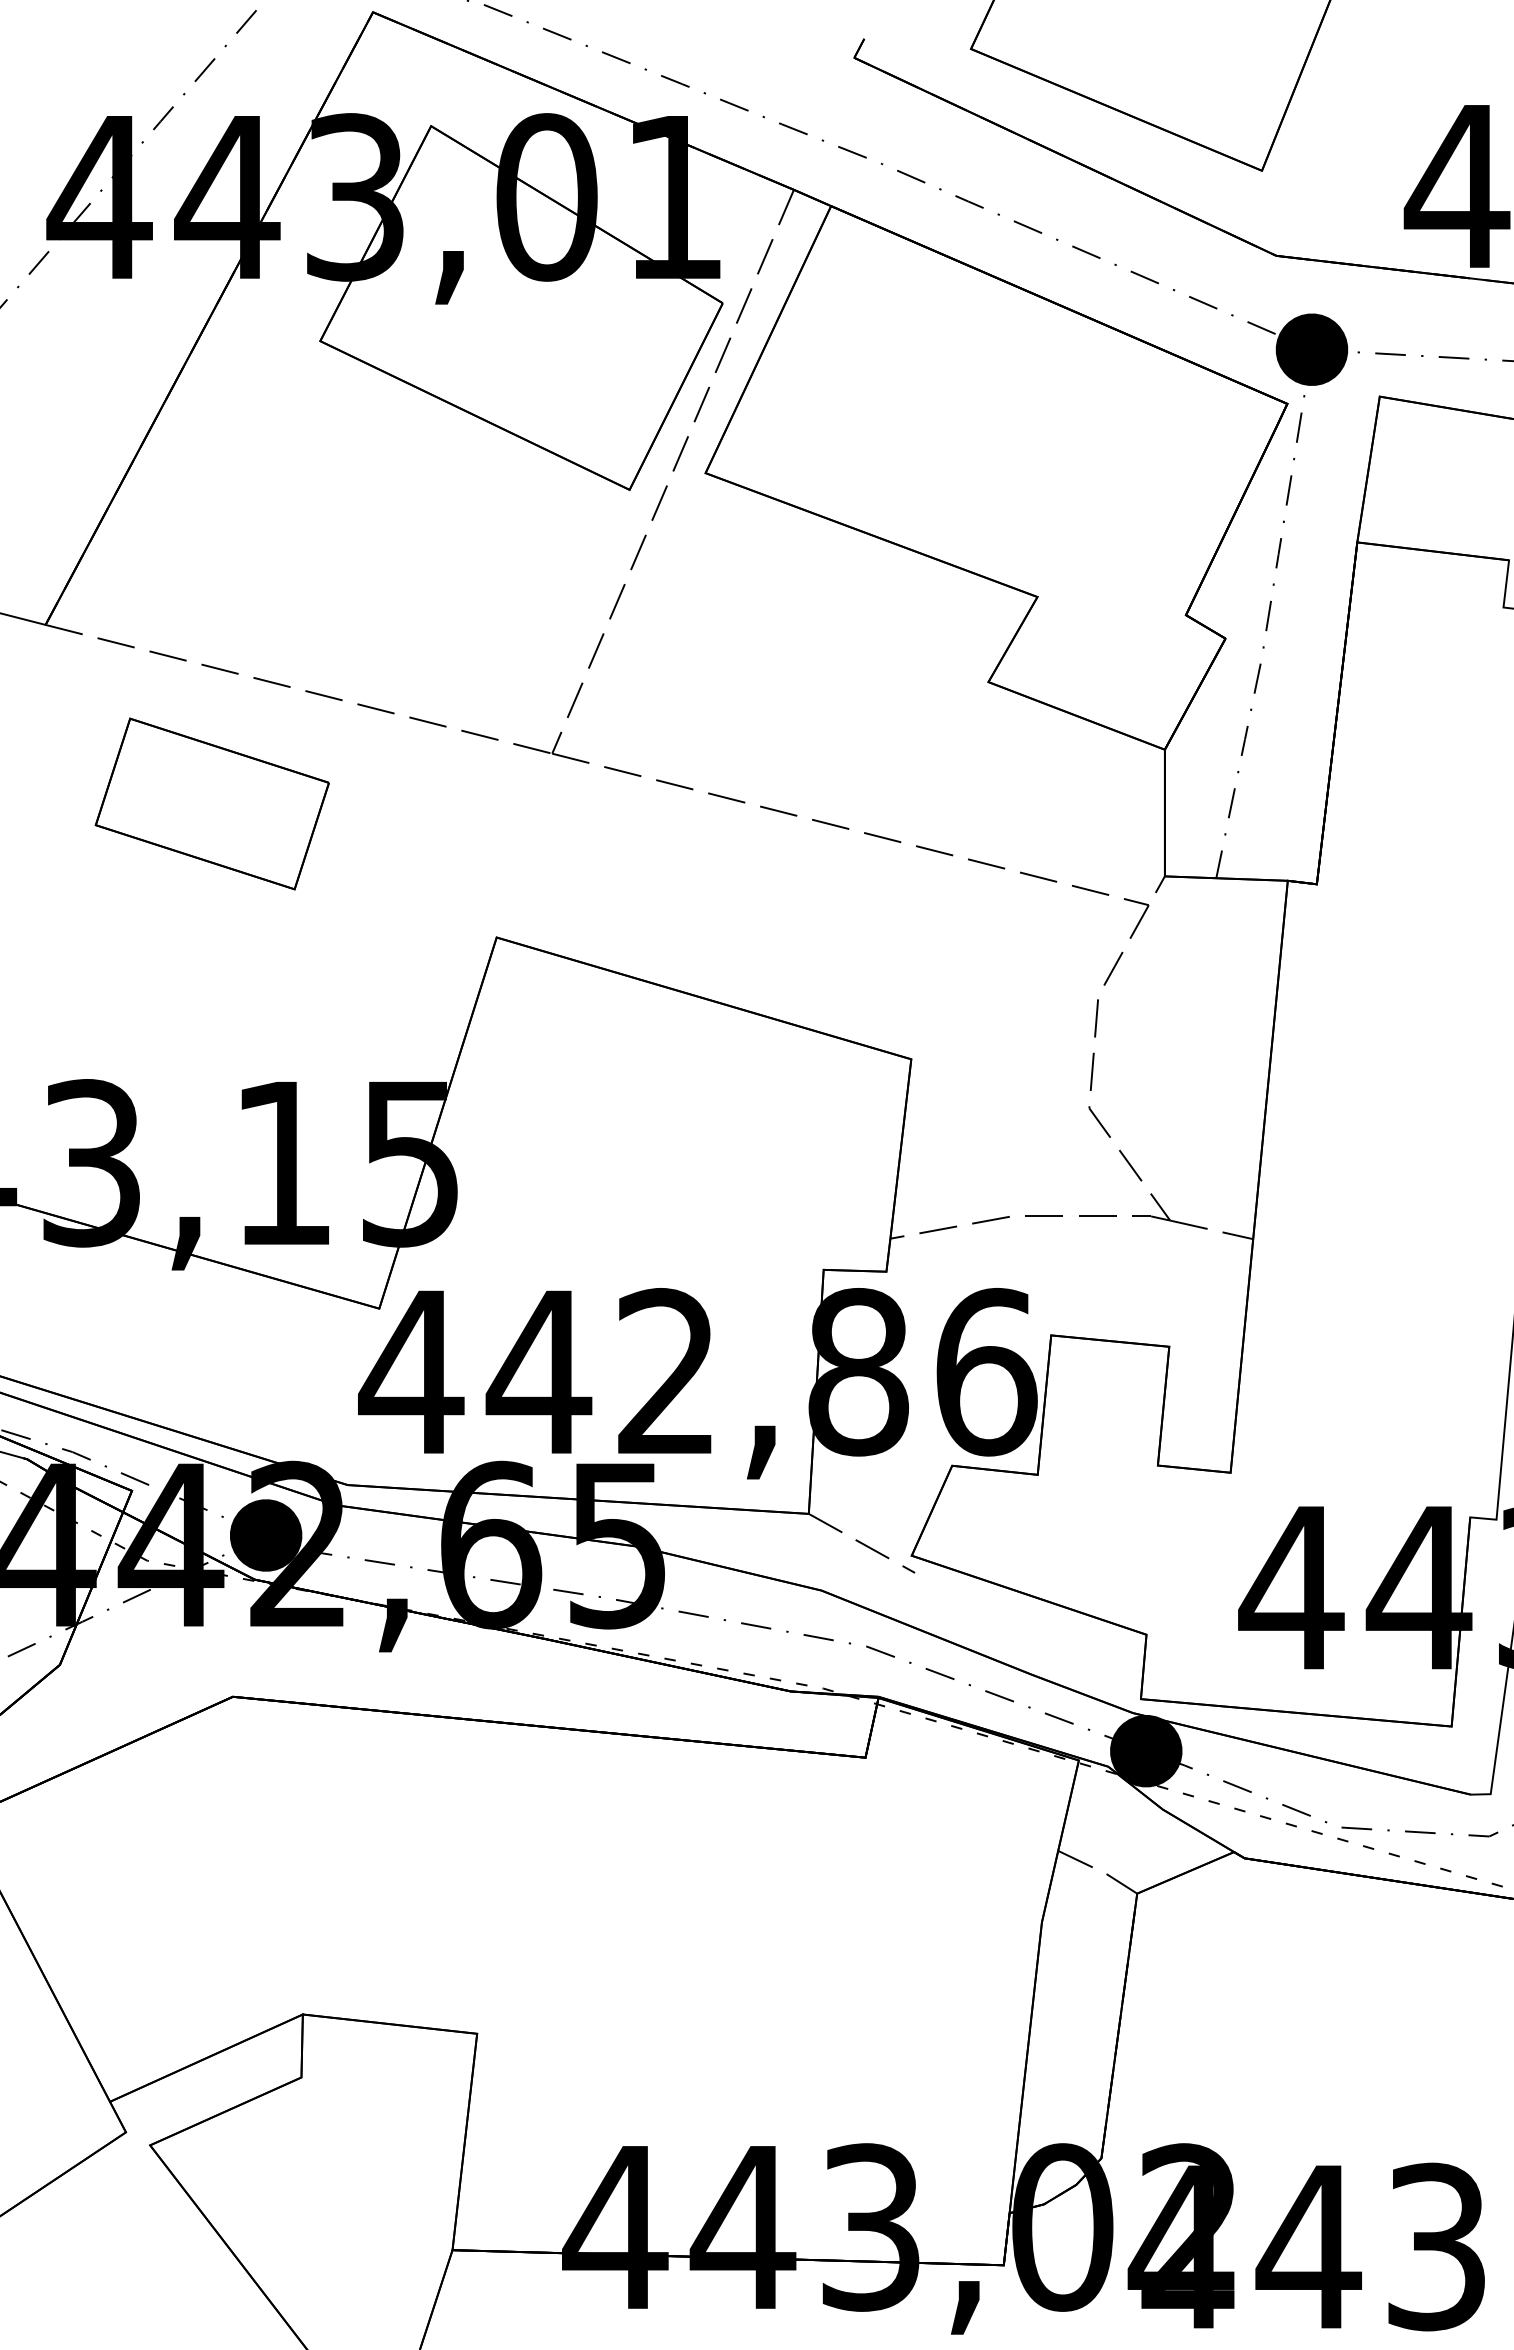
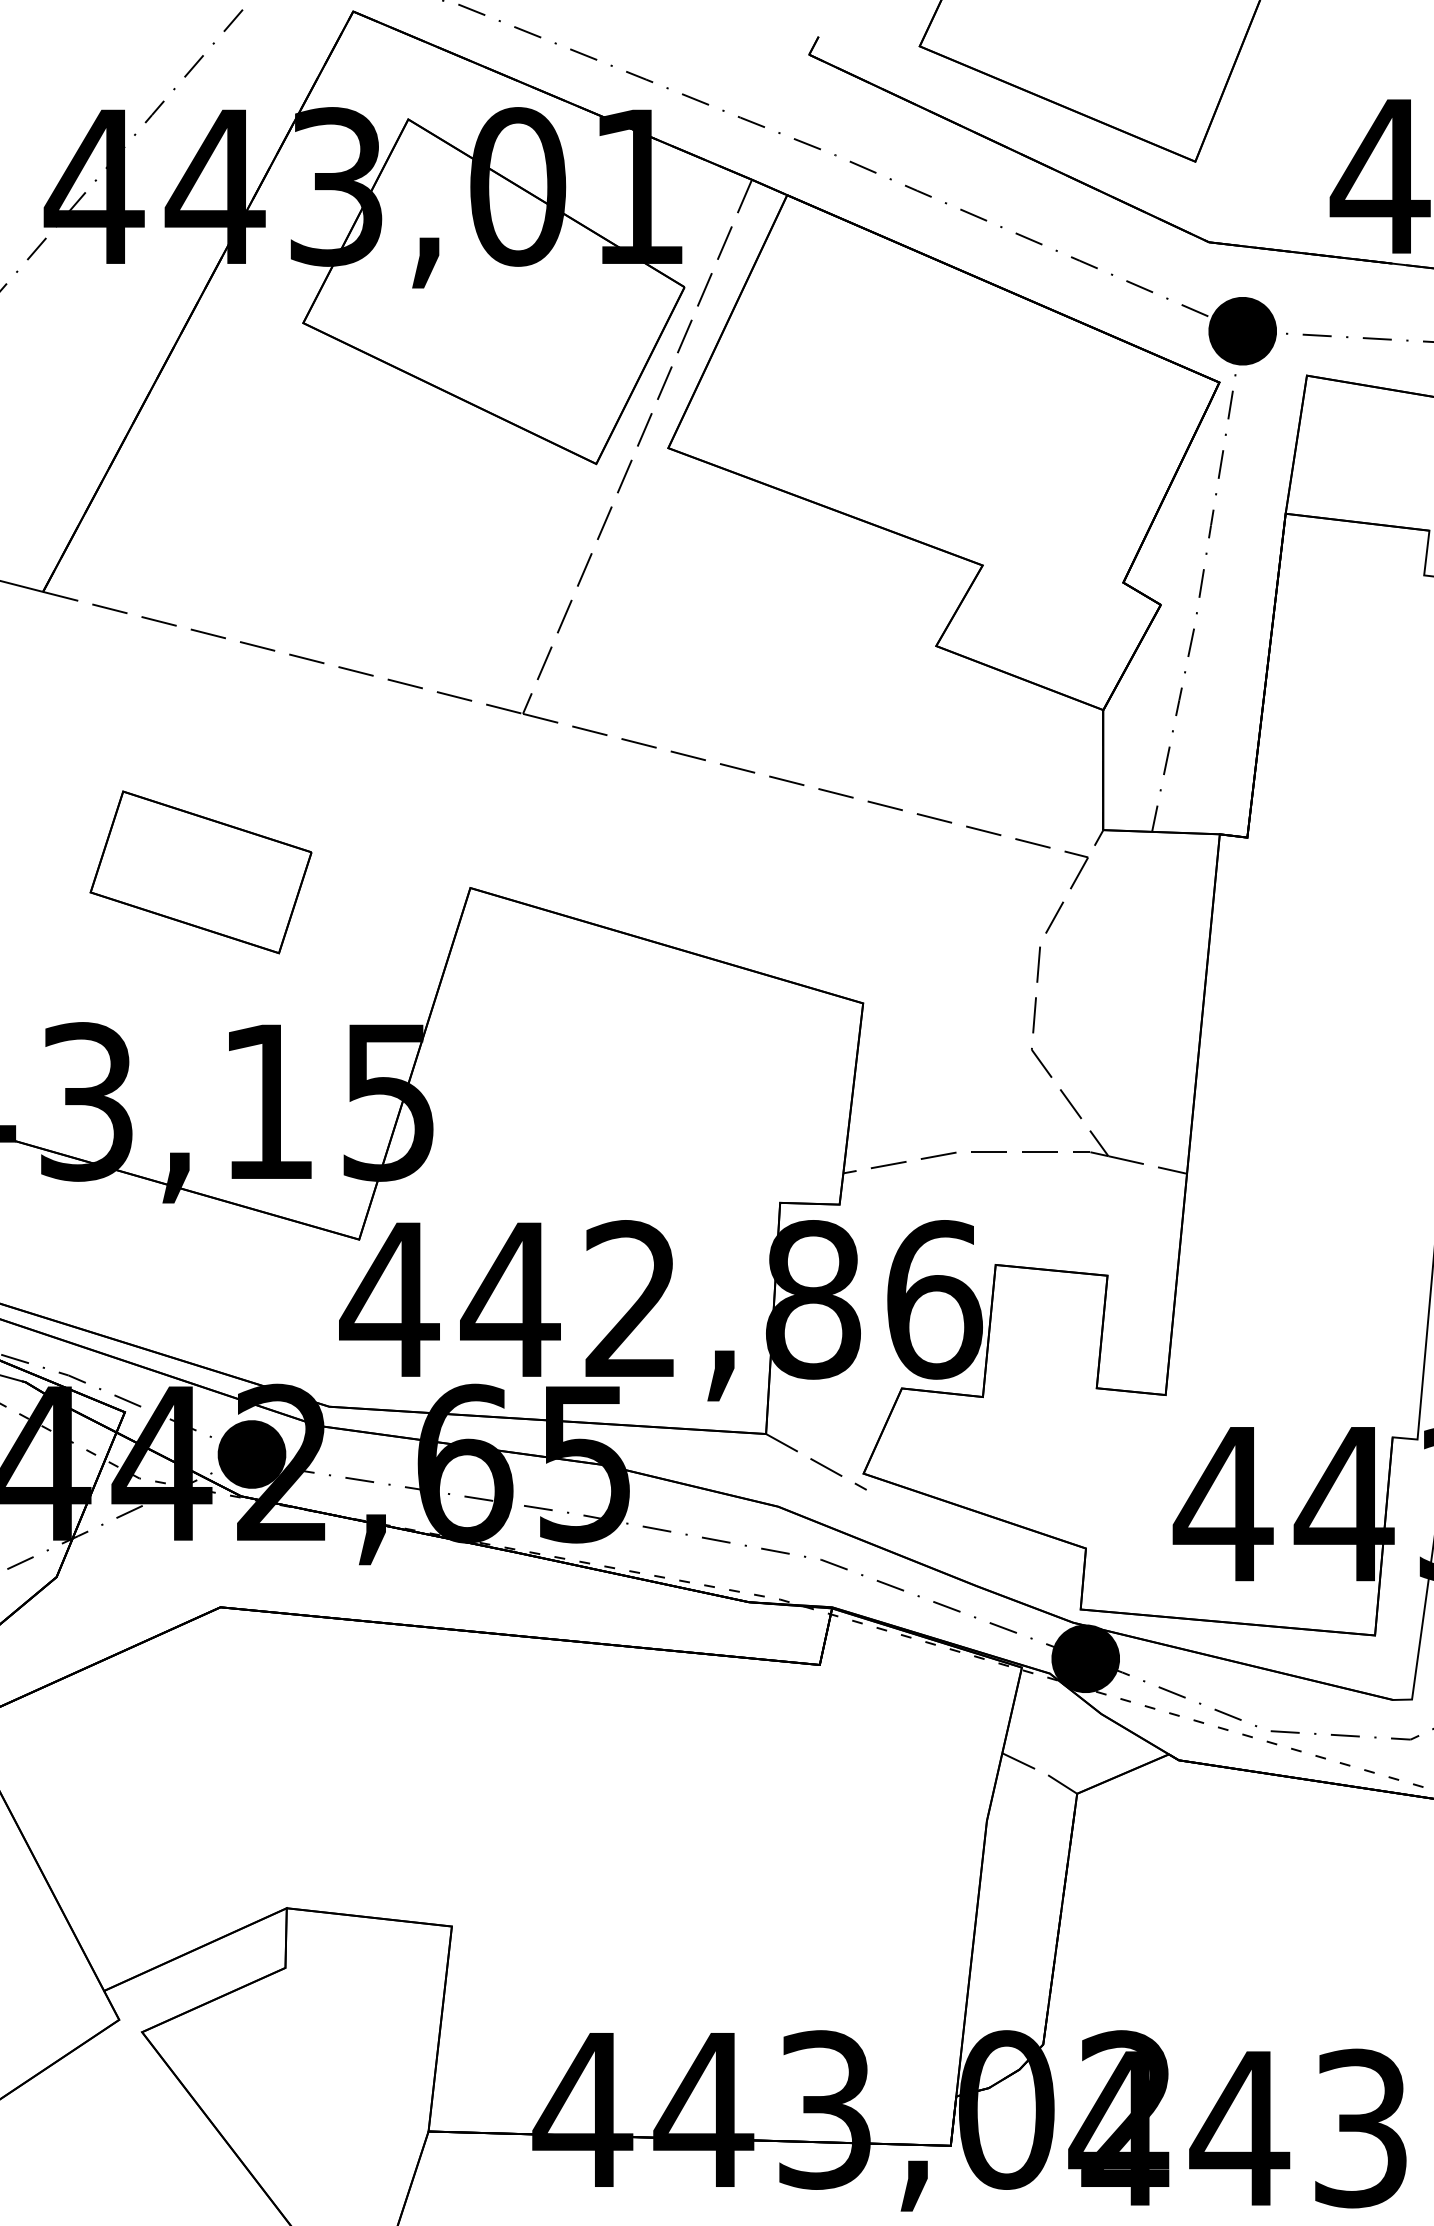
part: (211, 803) -> (200, 871), moved

